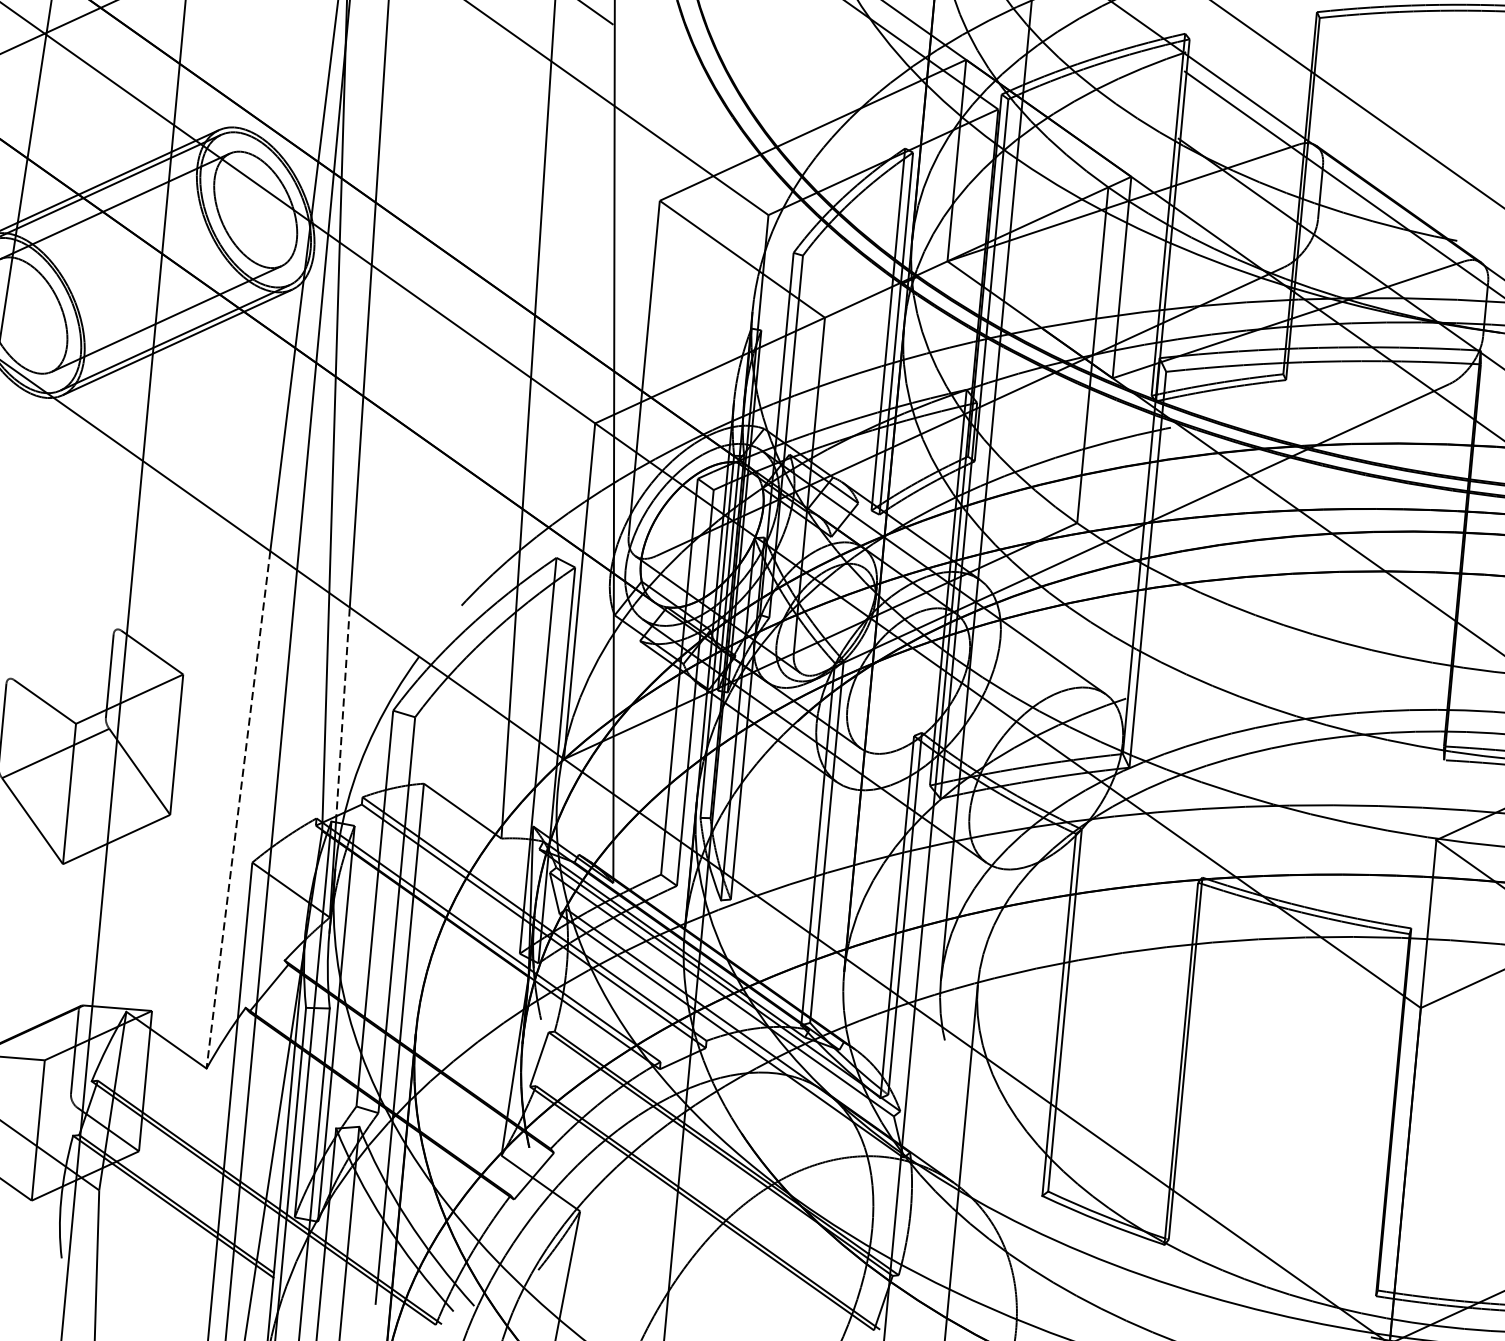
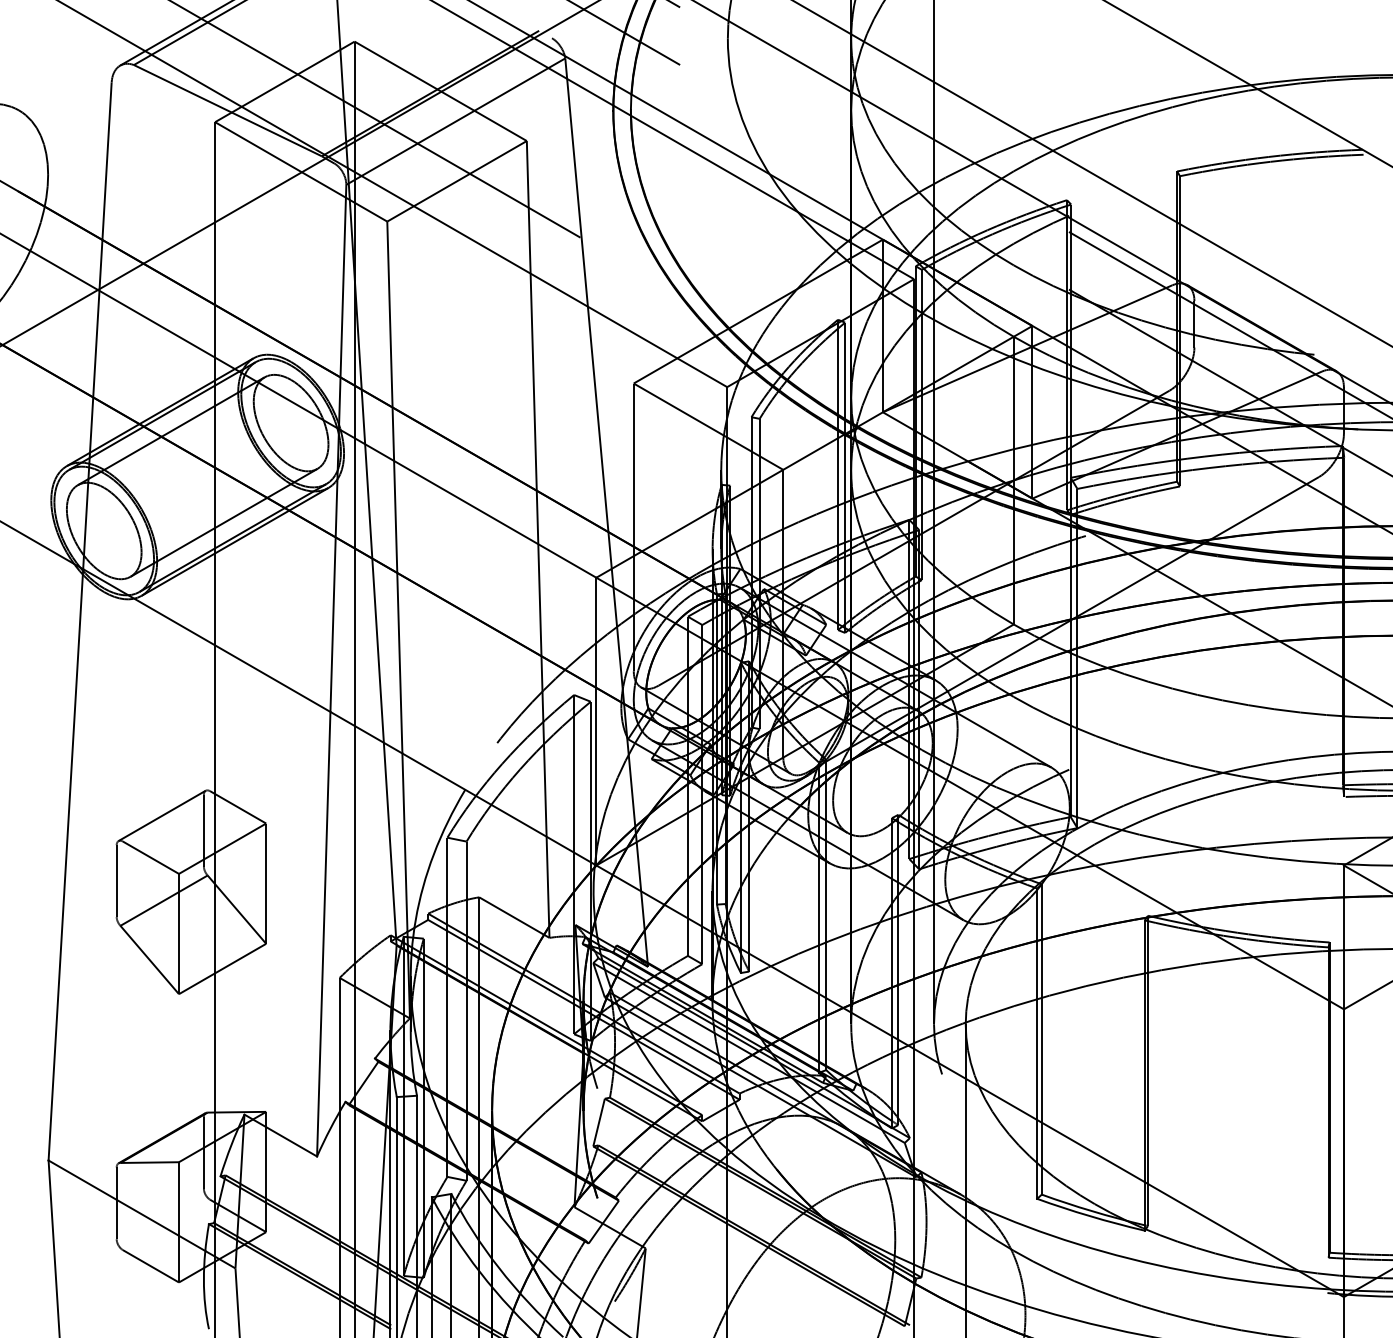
line: (61, 653) -> (161, 815), added
line: (343, 715) -> (405, 845), dashed -> solid
line: (238, 810) -> (323, 934), dashed -> solid

